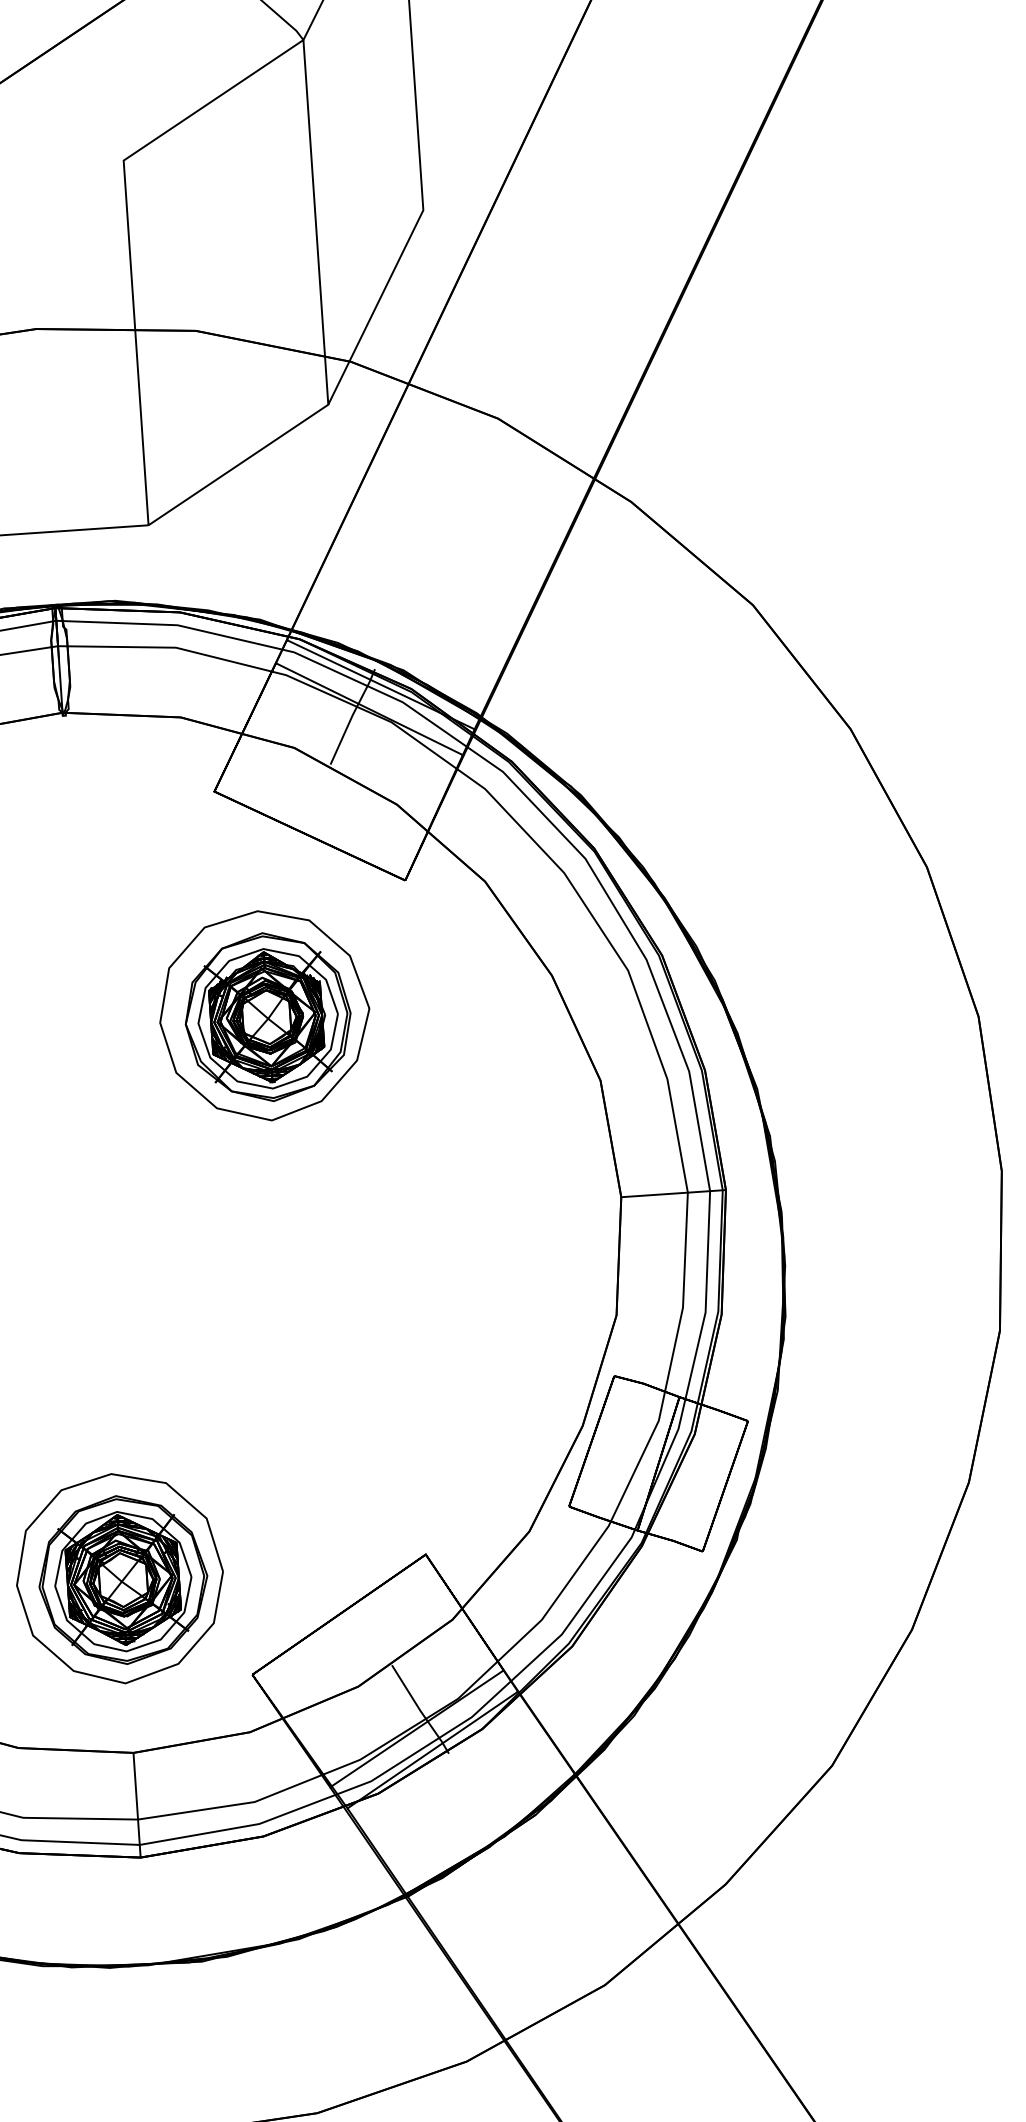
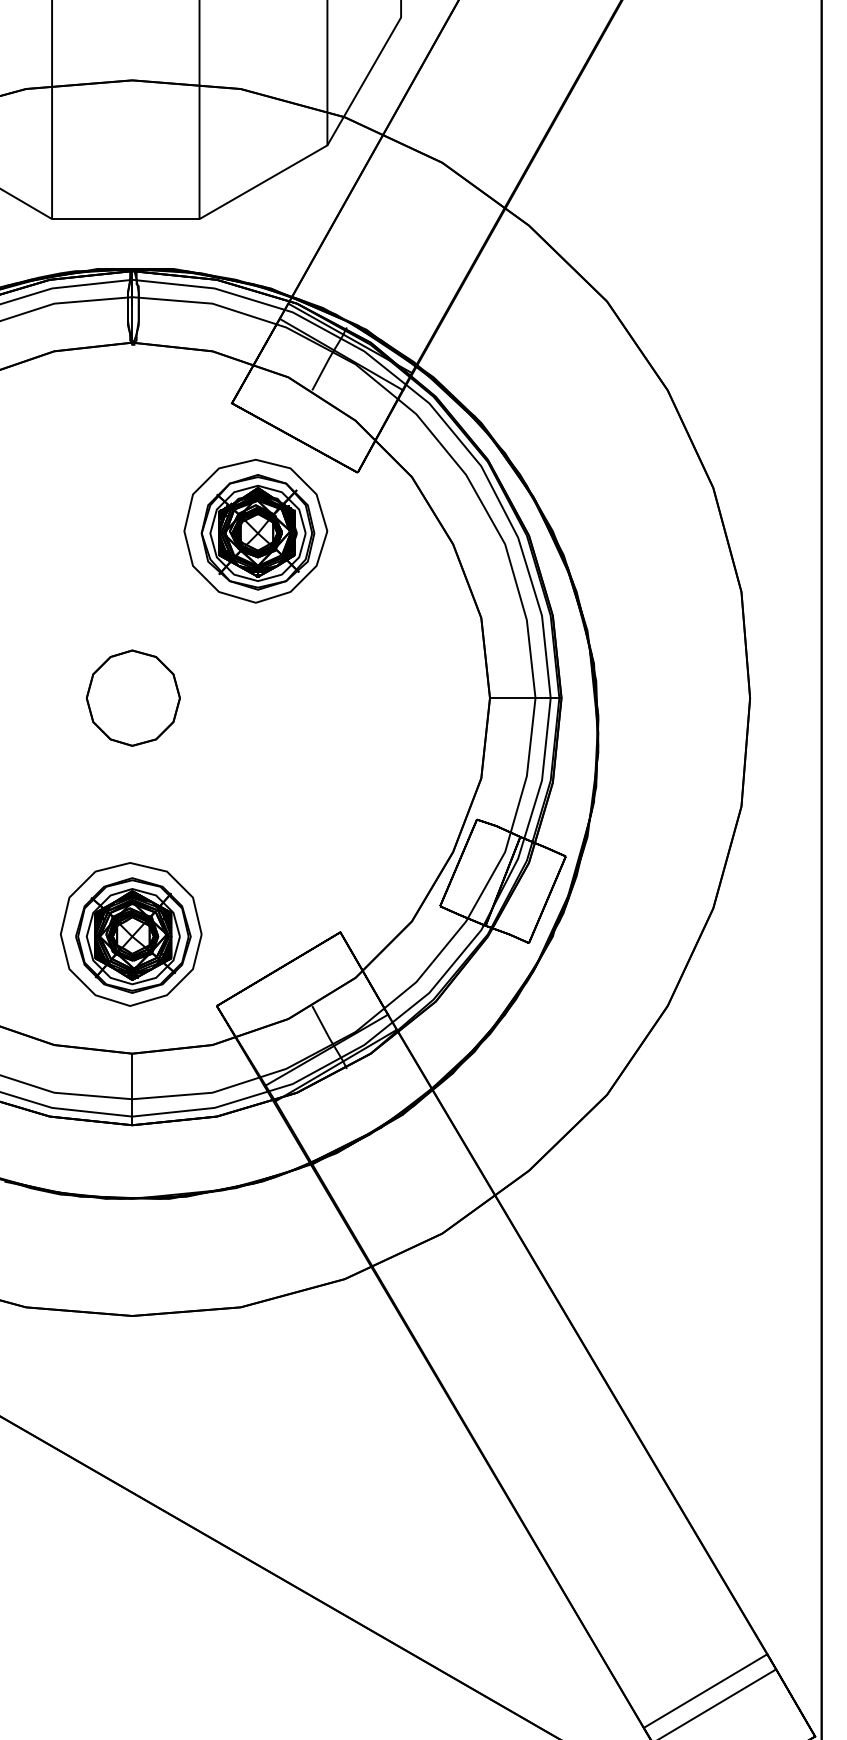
part: (264, 1014) -> (255, 530), moved
part: (98, 1231) -> (132, 697), added

